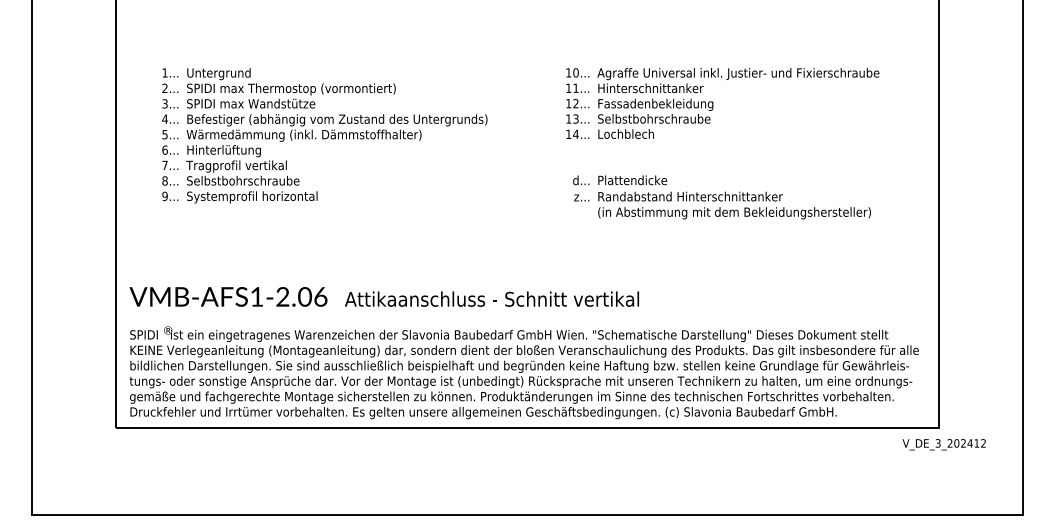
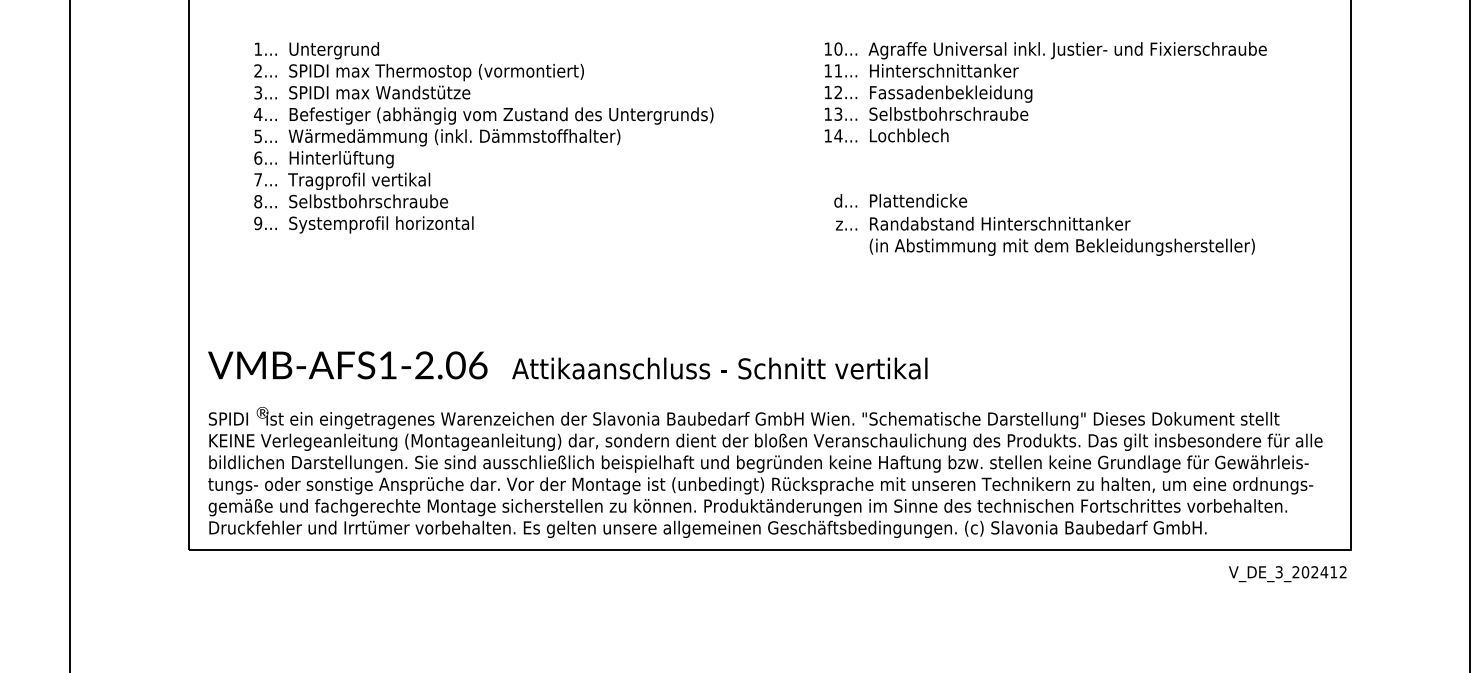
text: (943, 444) -> (1286, 573), moved

